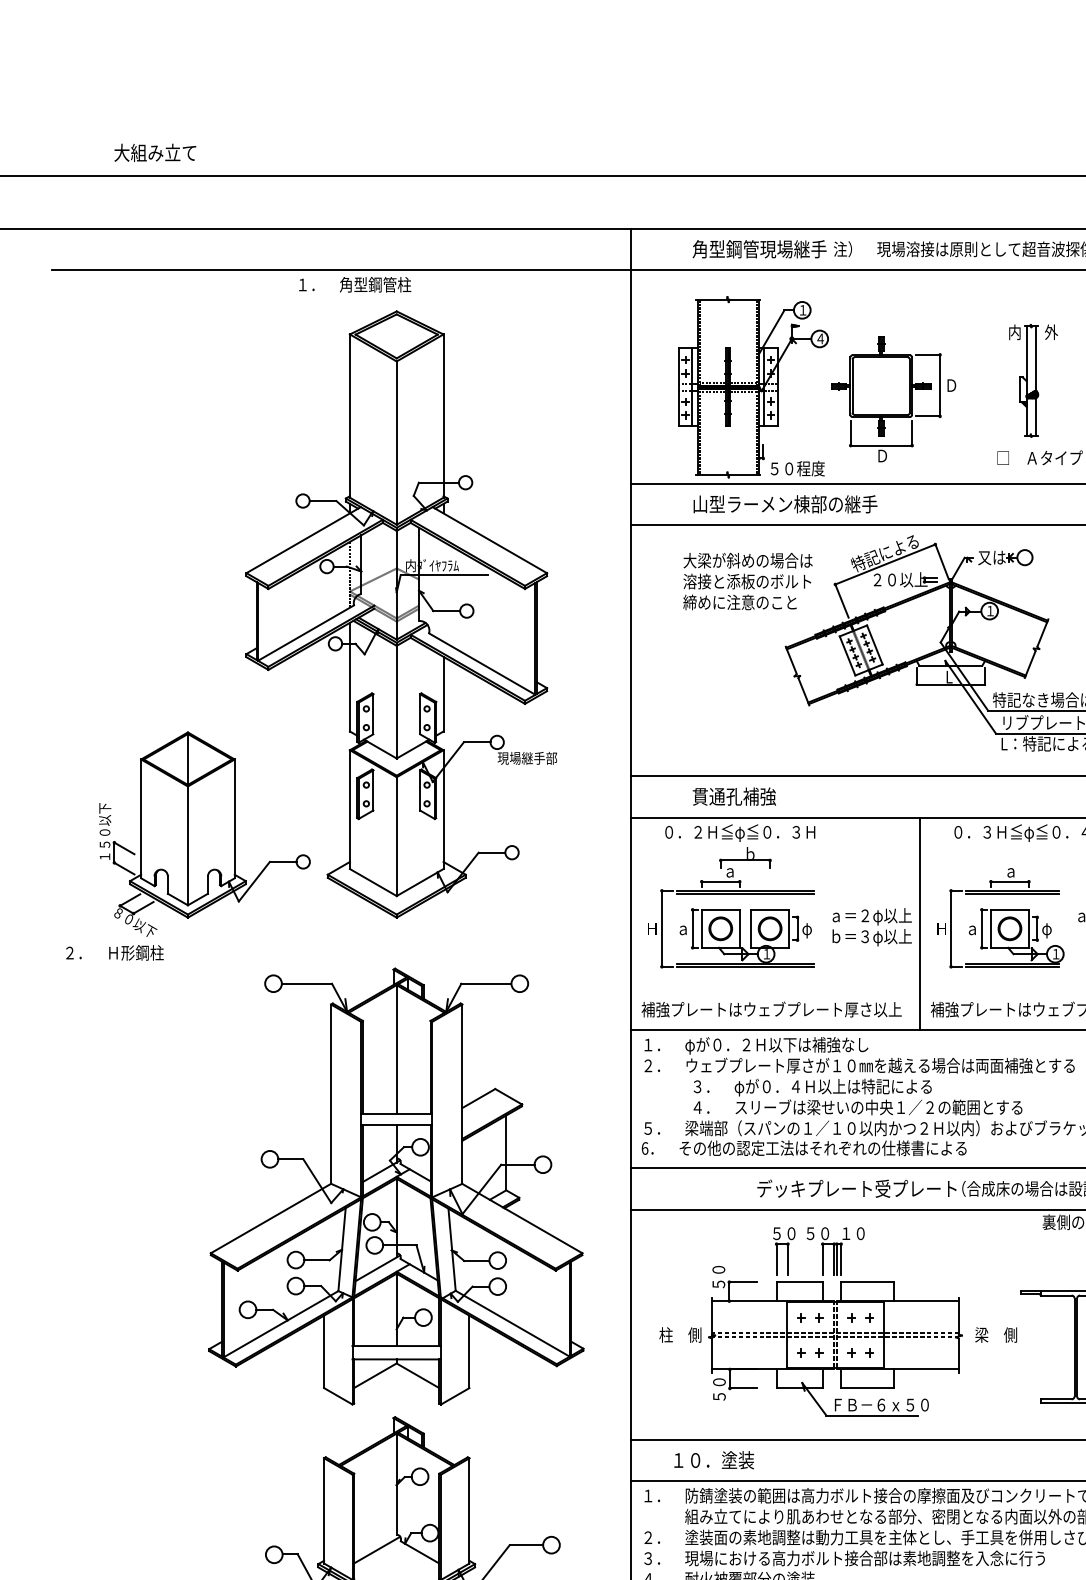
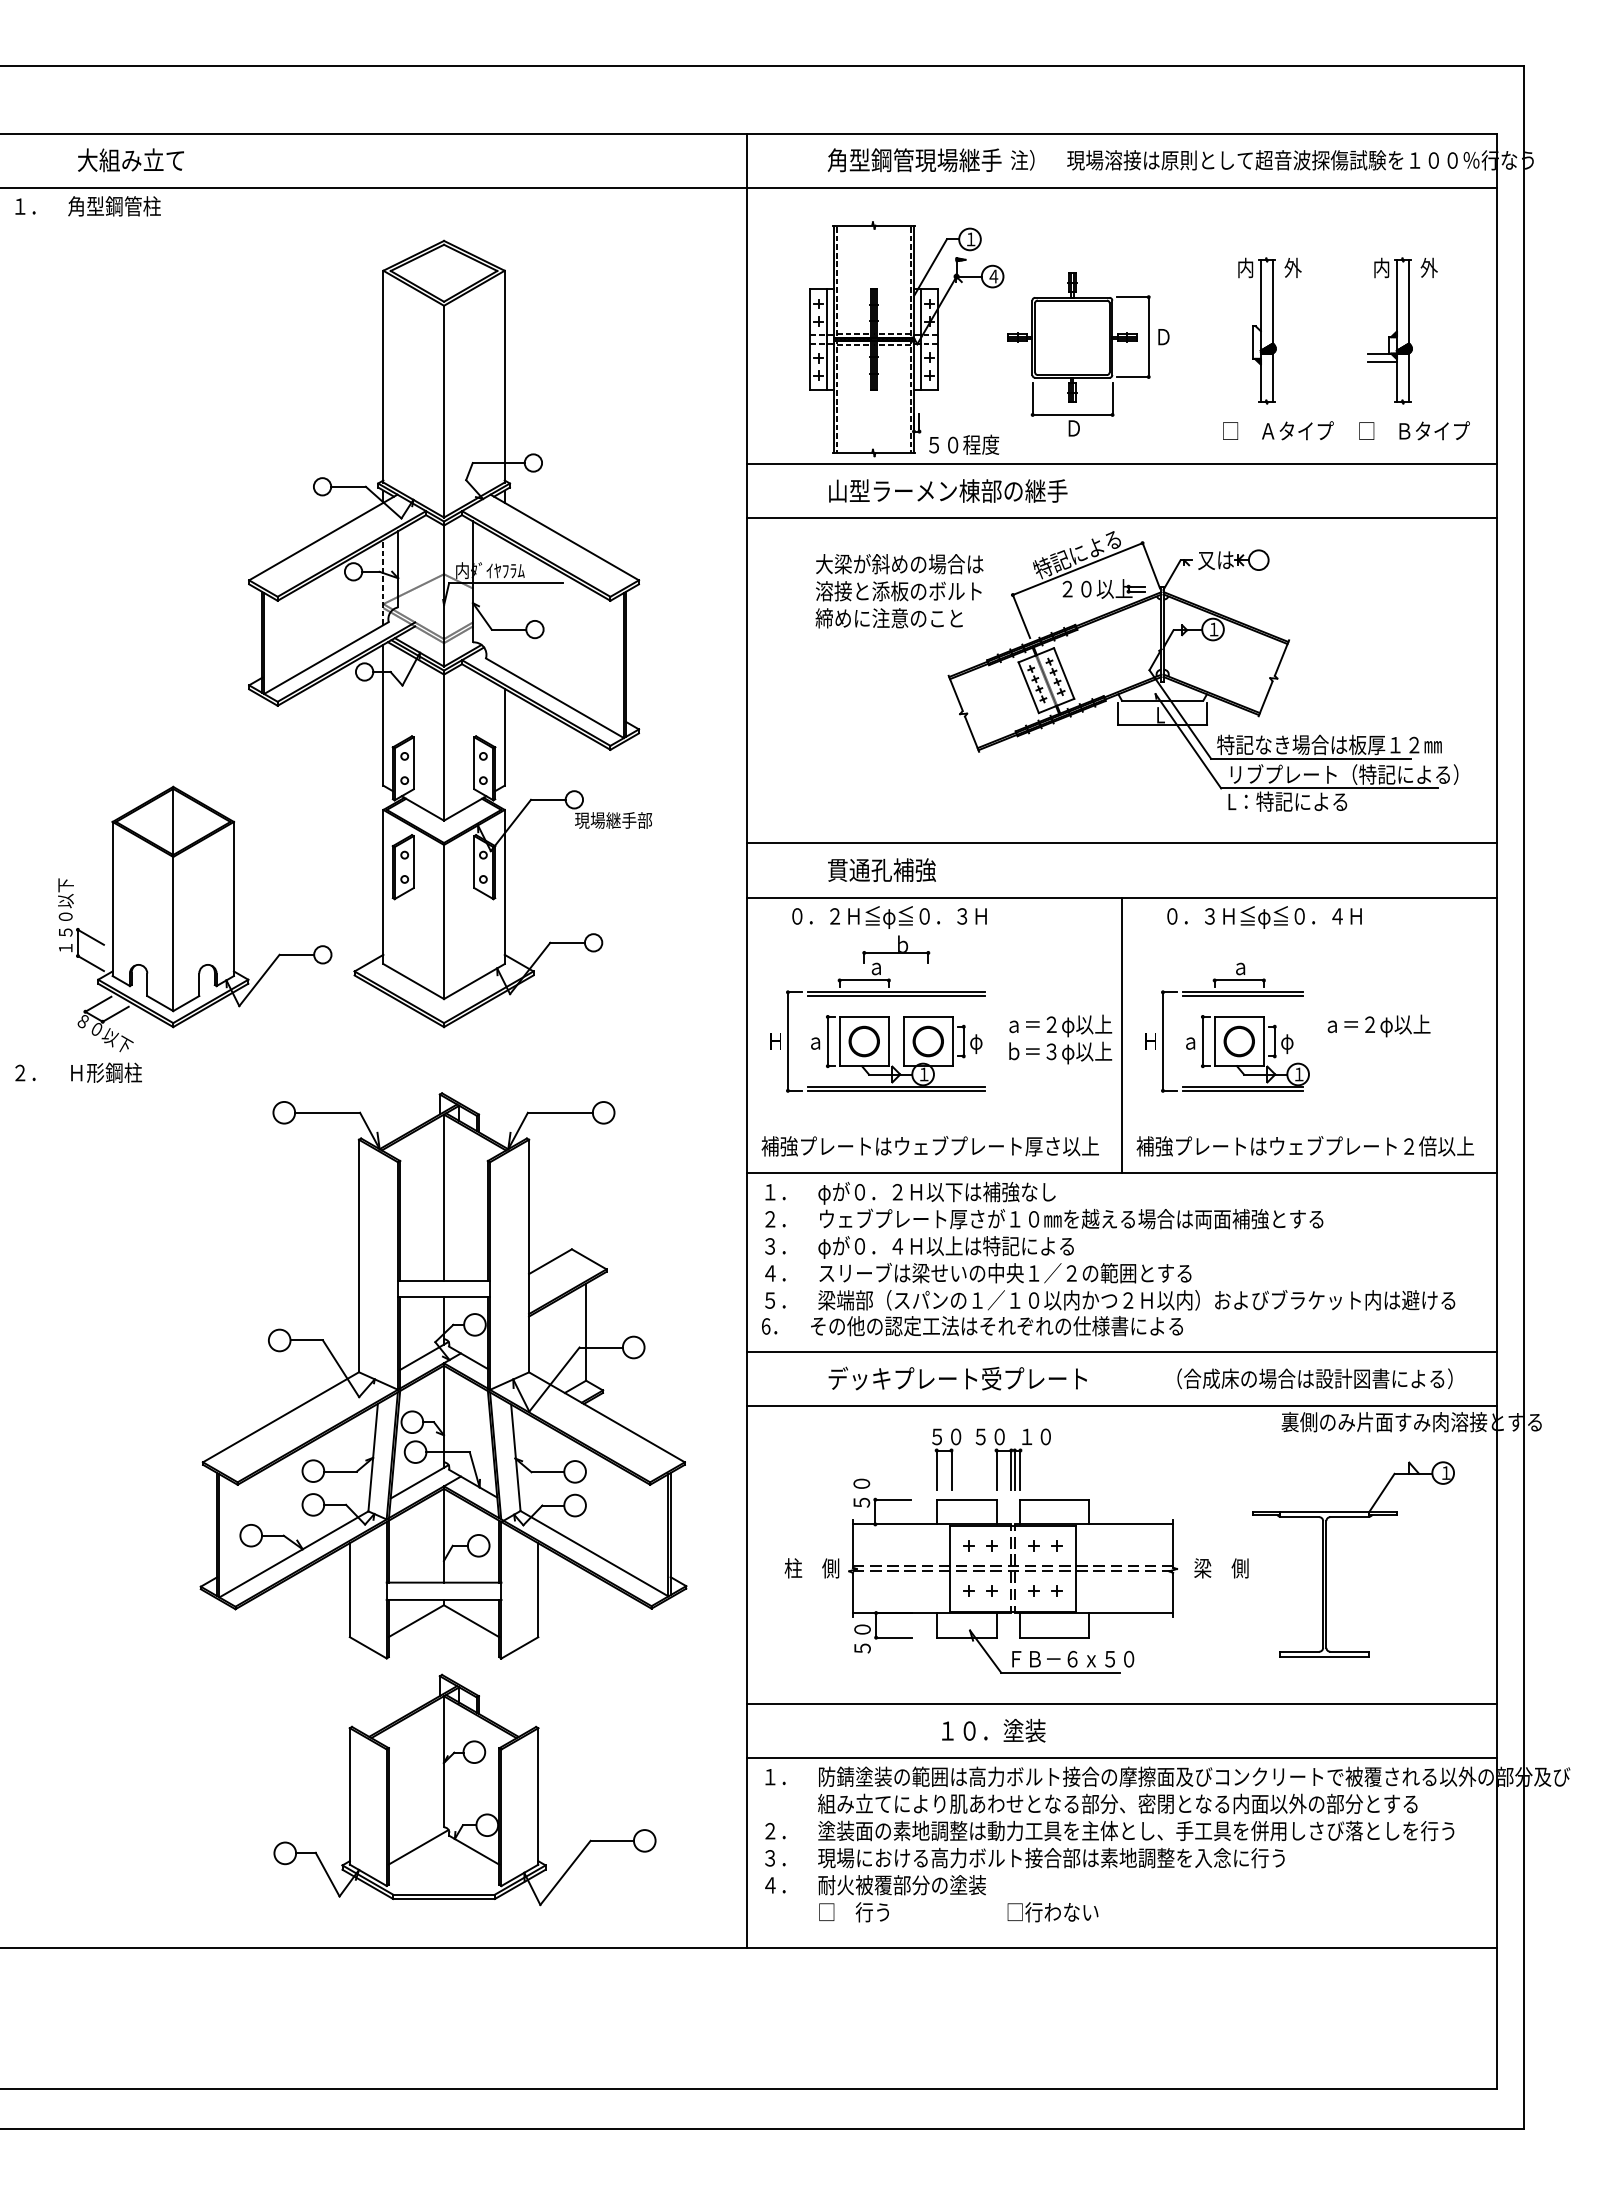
text: (154, 153) -> (130, 160), moved
text: (354, 284) -> (87, 206), moved
text: (858, 1096) -> (978, 1259), moved
text: (856, 1188) -> (957, 1378), moved
text: (713, 1460) -> (993, 1730), moved

